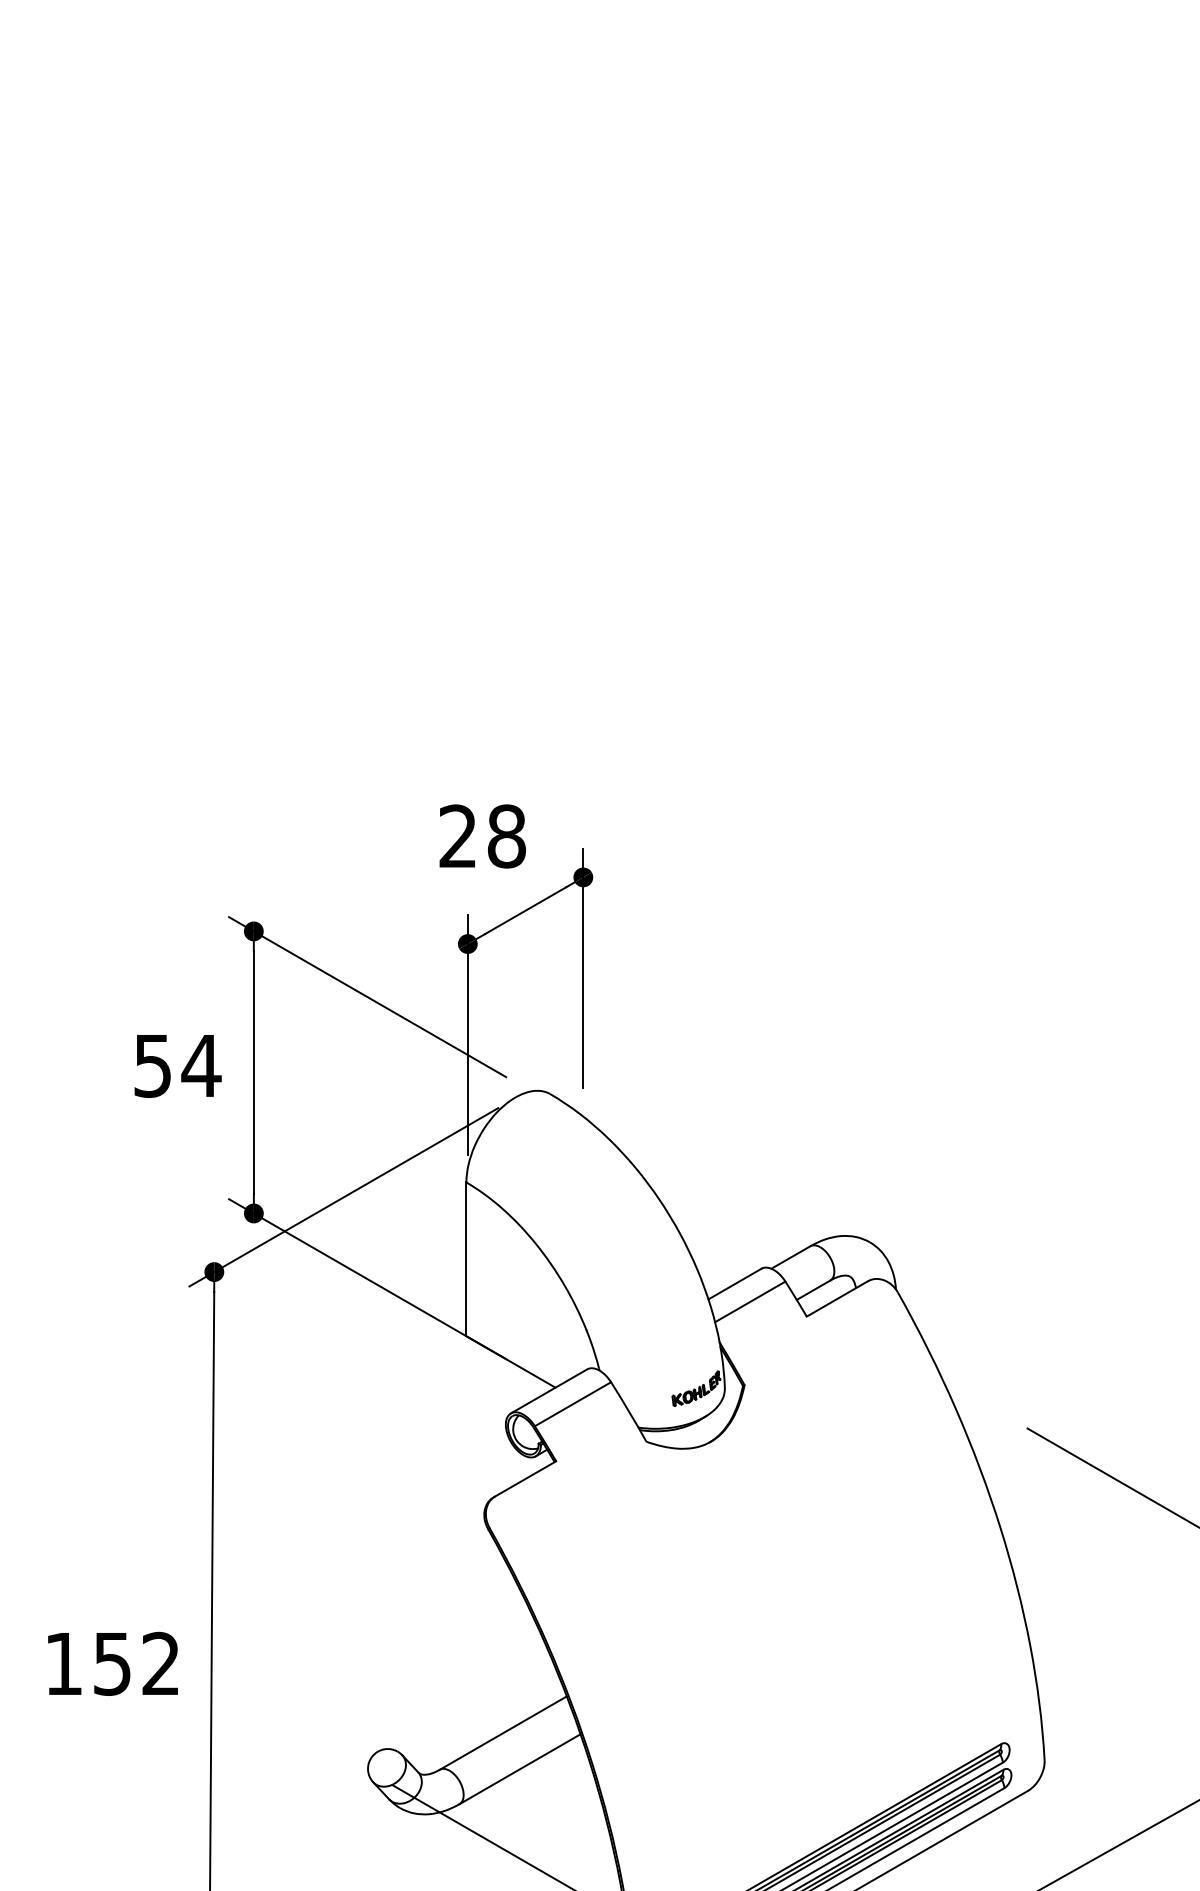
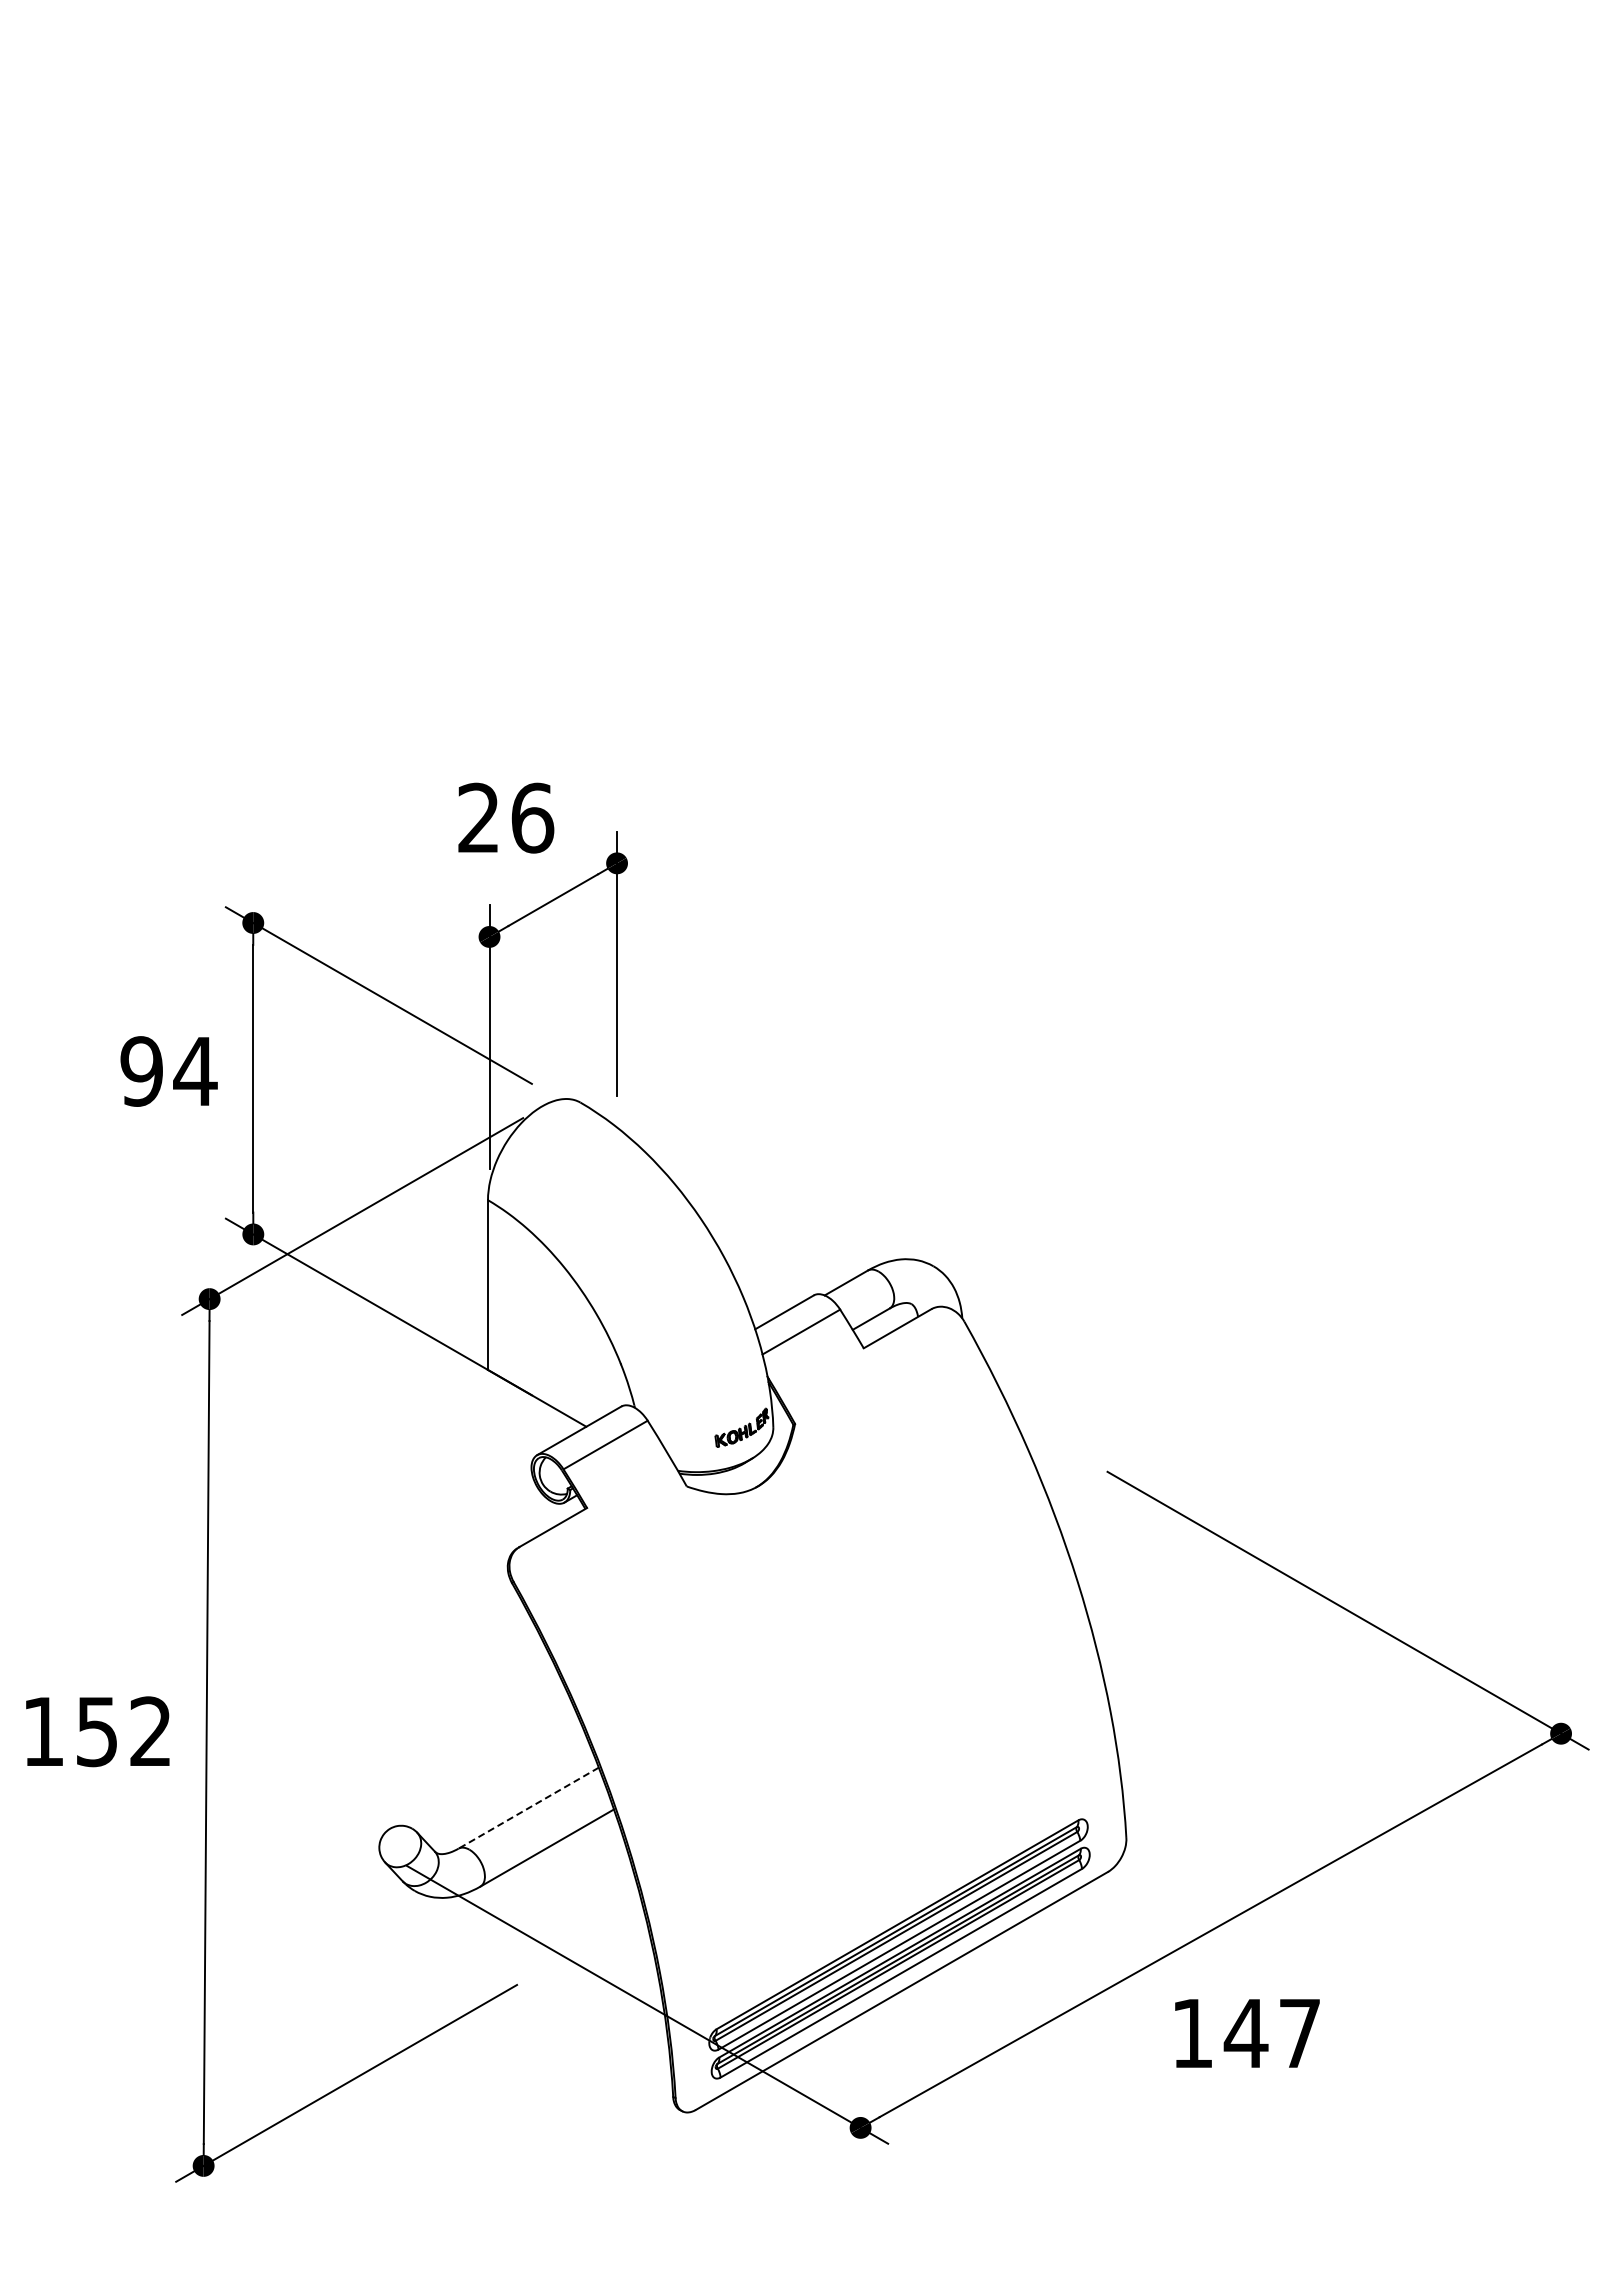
text: (506, 835) -> (532, 817), 28 -> 26
text: (152, 1065) -> (141, 1071), 54 -> 94
line: (503, 1733) -> (528, 1808), solid -> dashed

